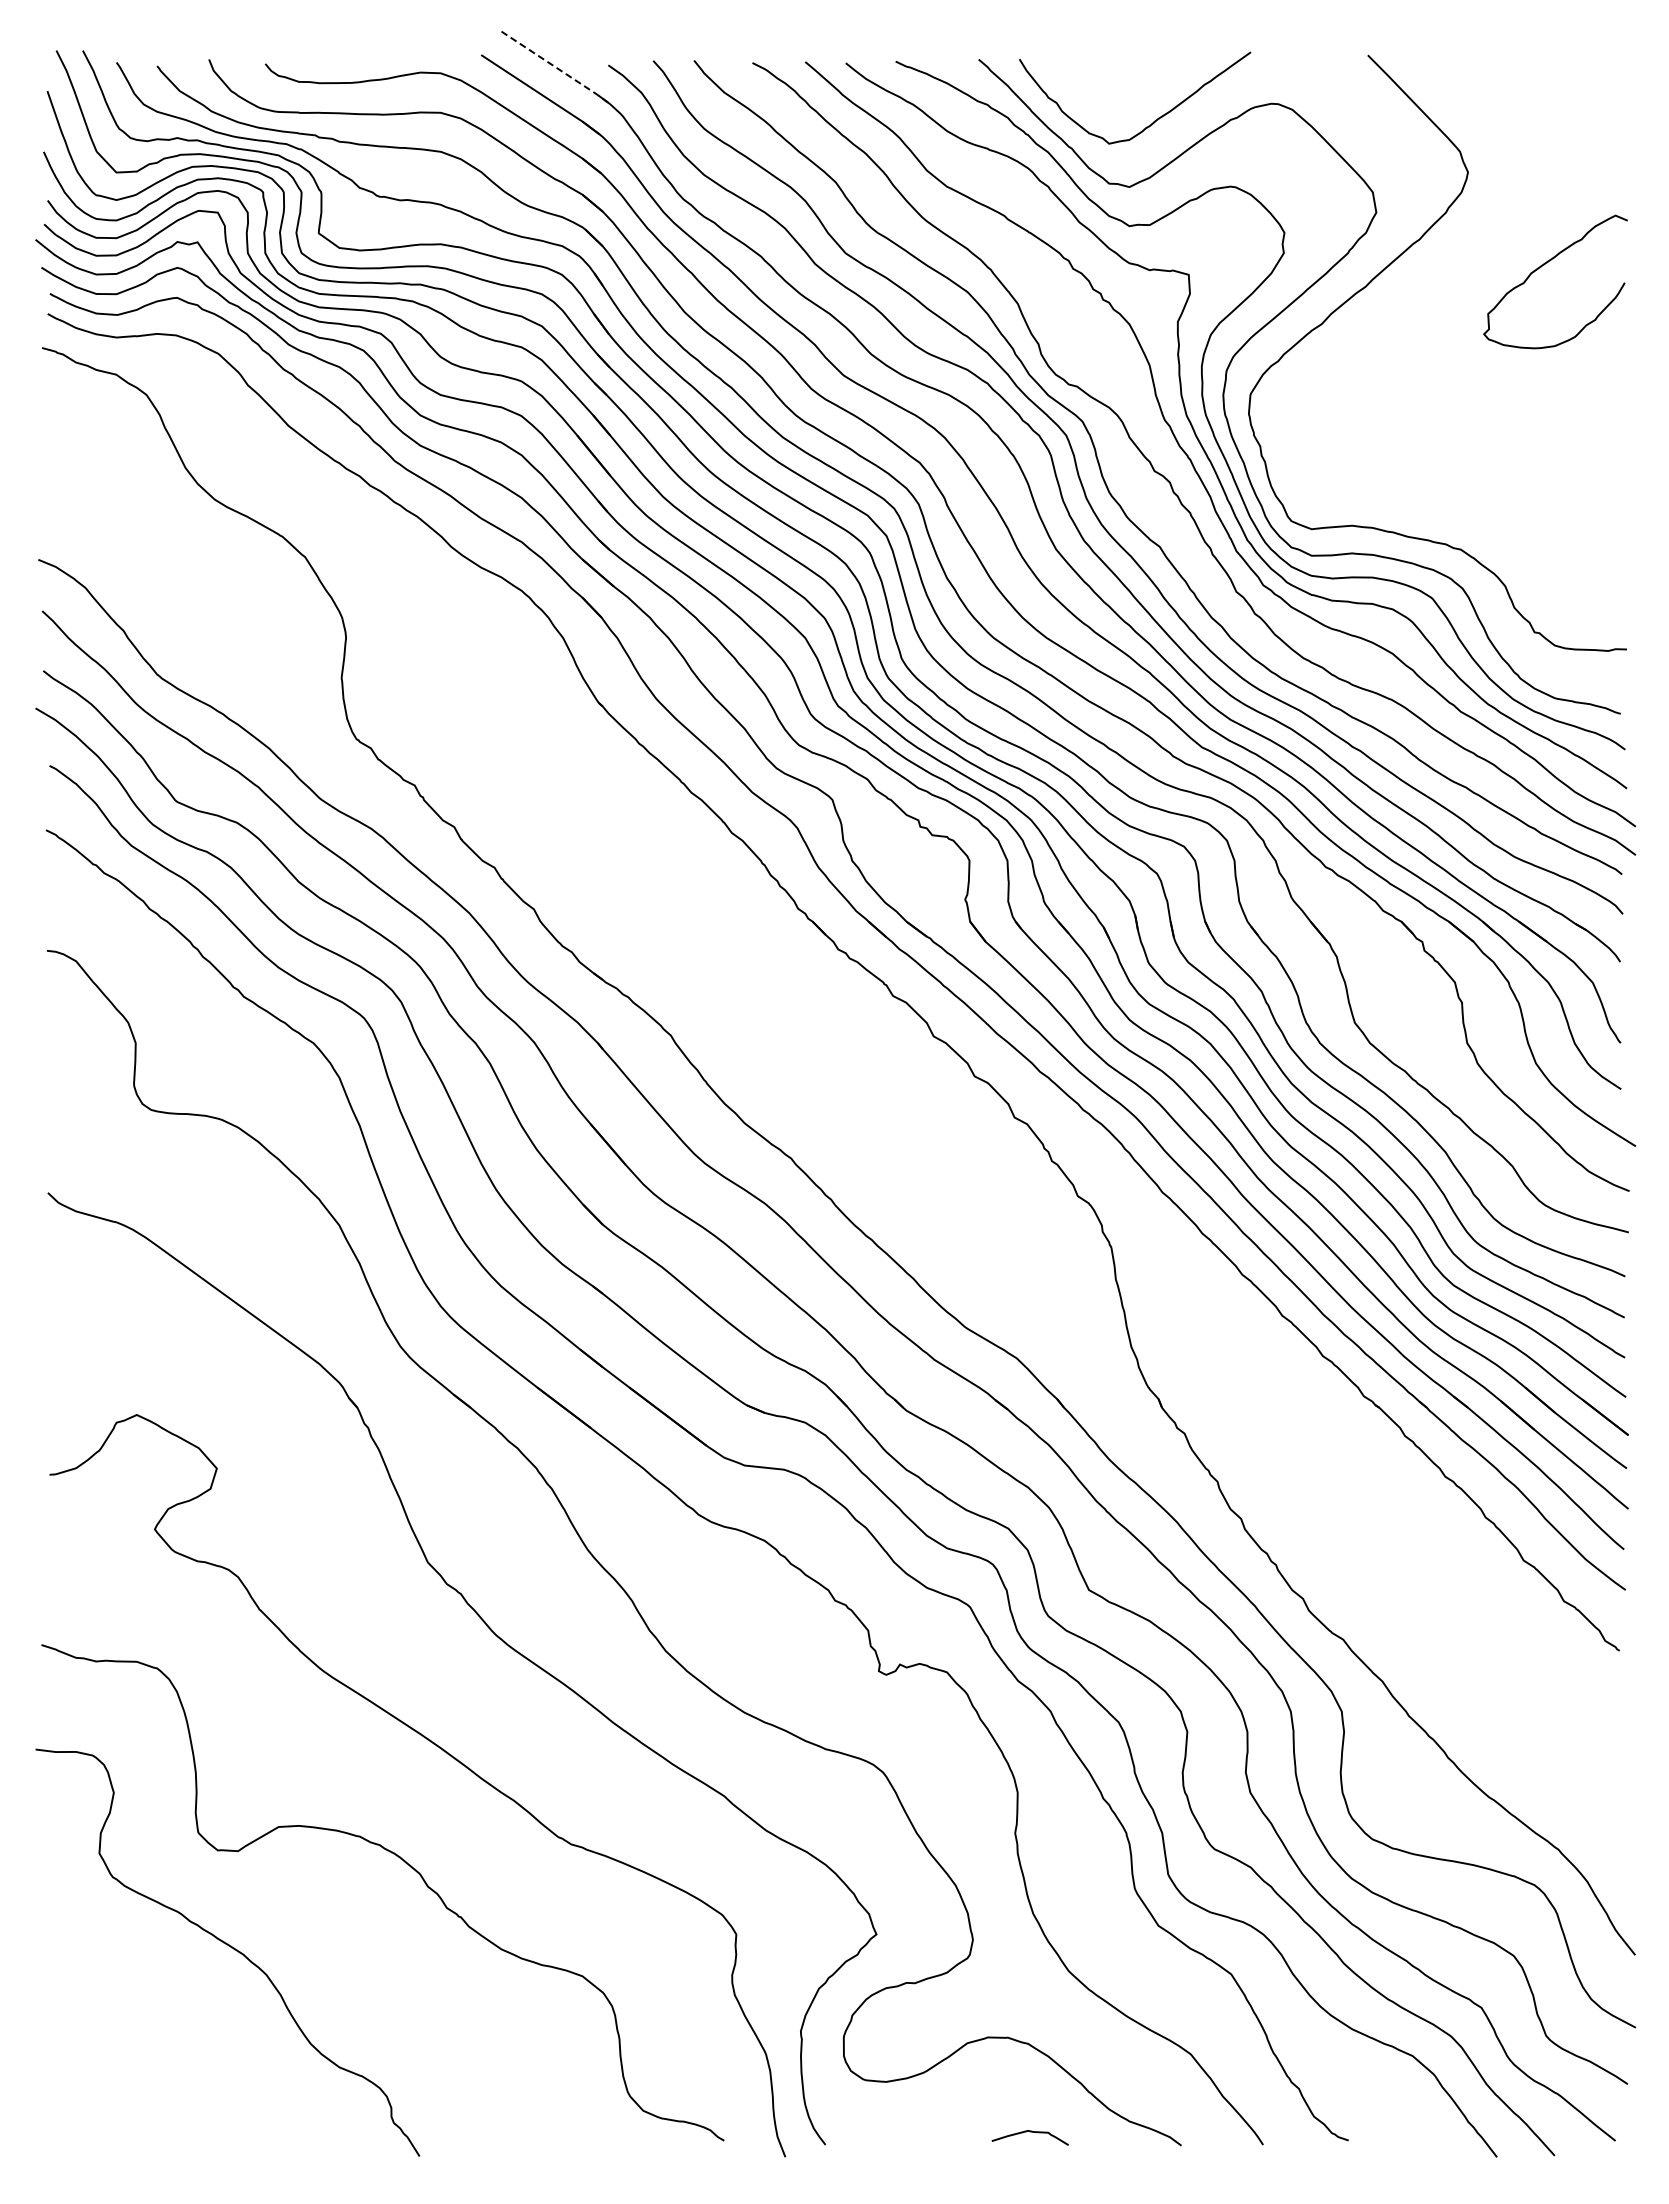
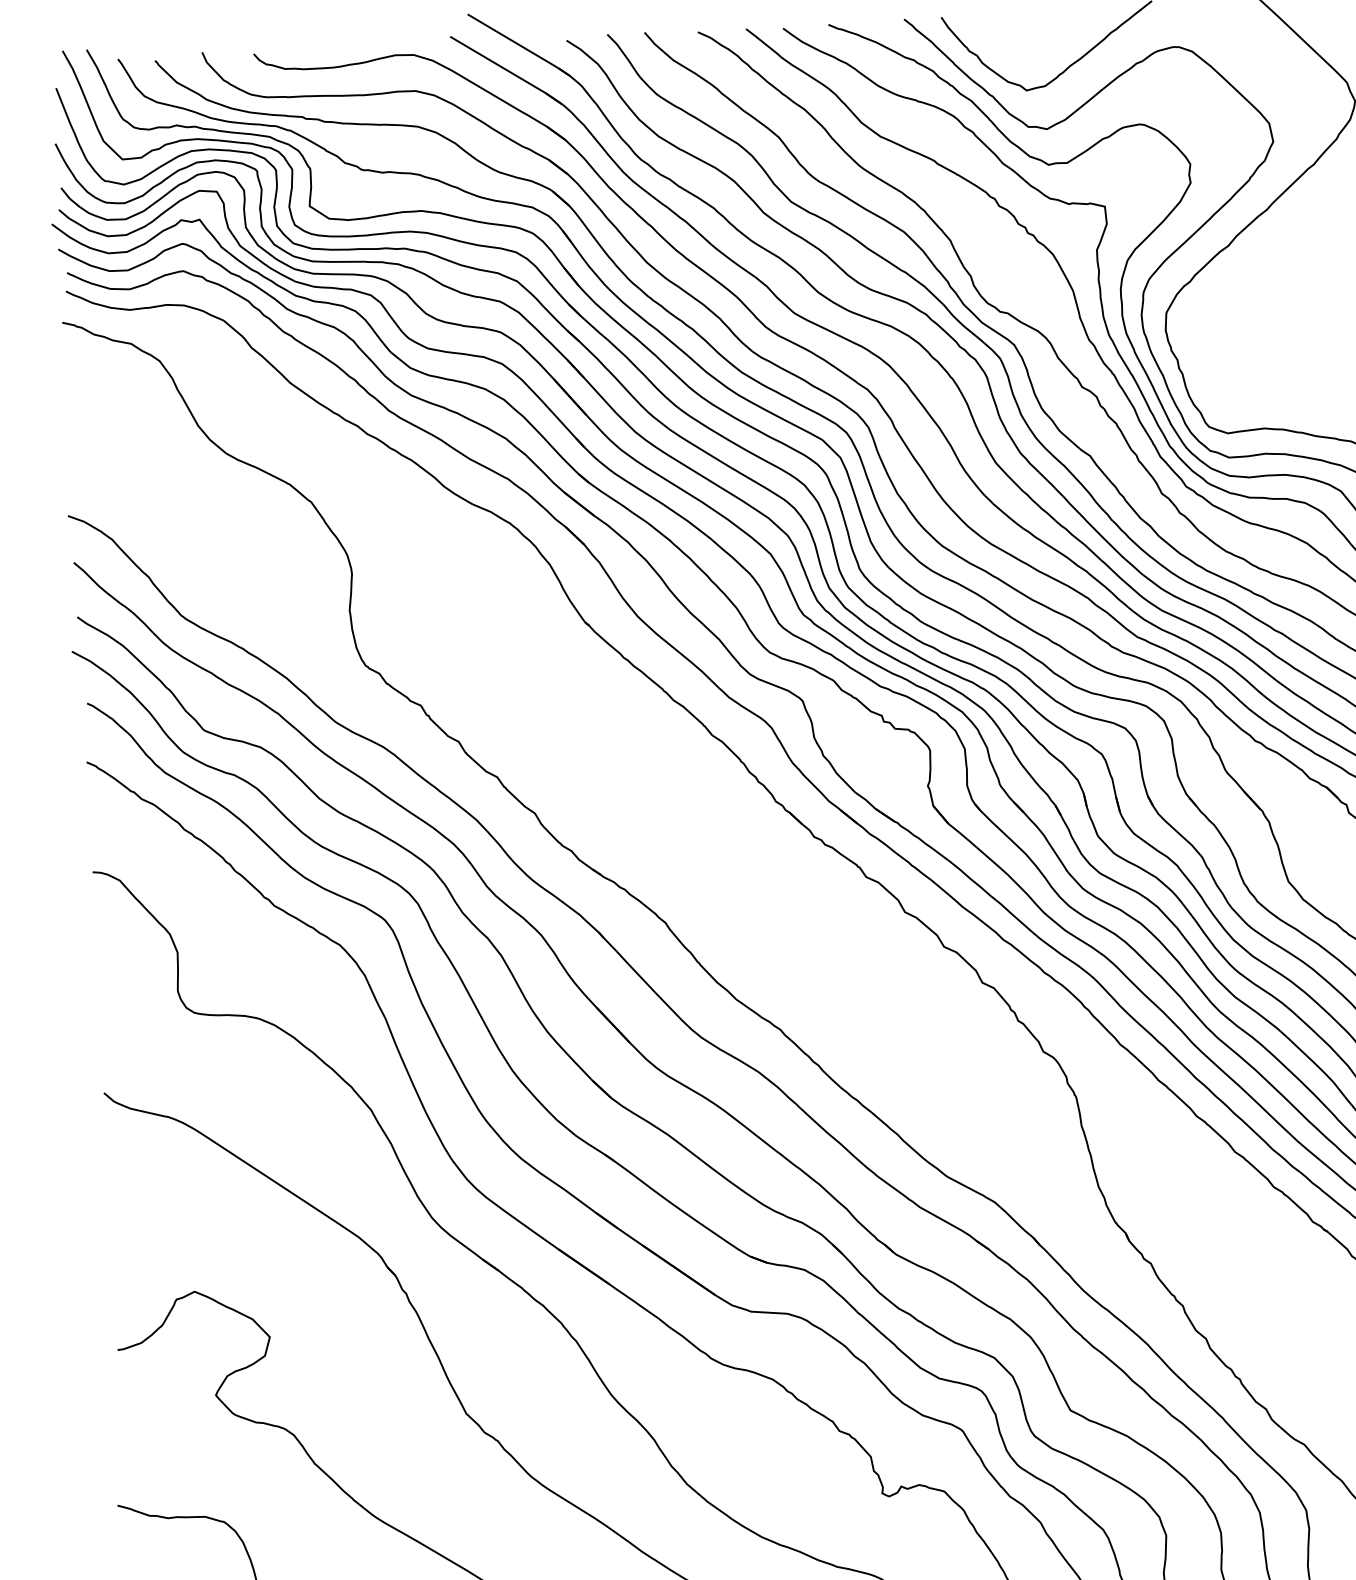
line: (557, 68) -> (520, 45), dashed -> solid

